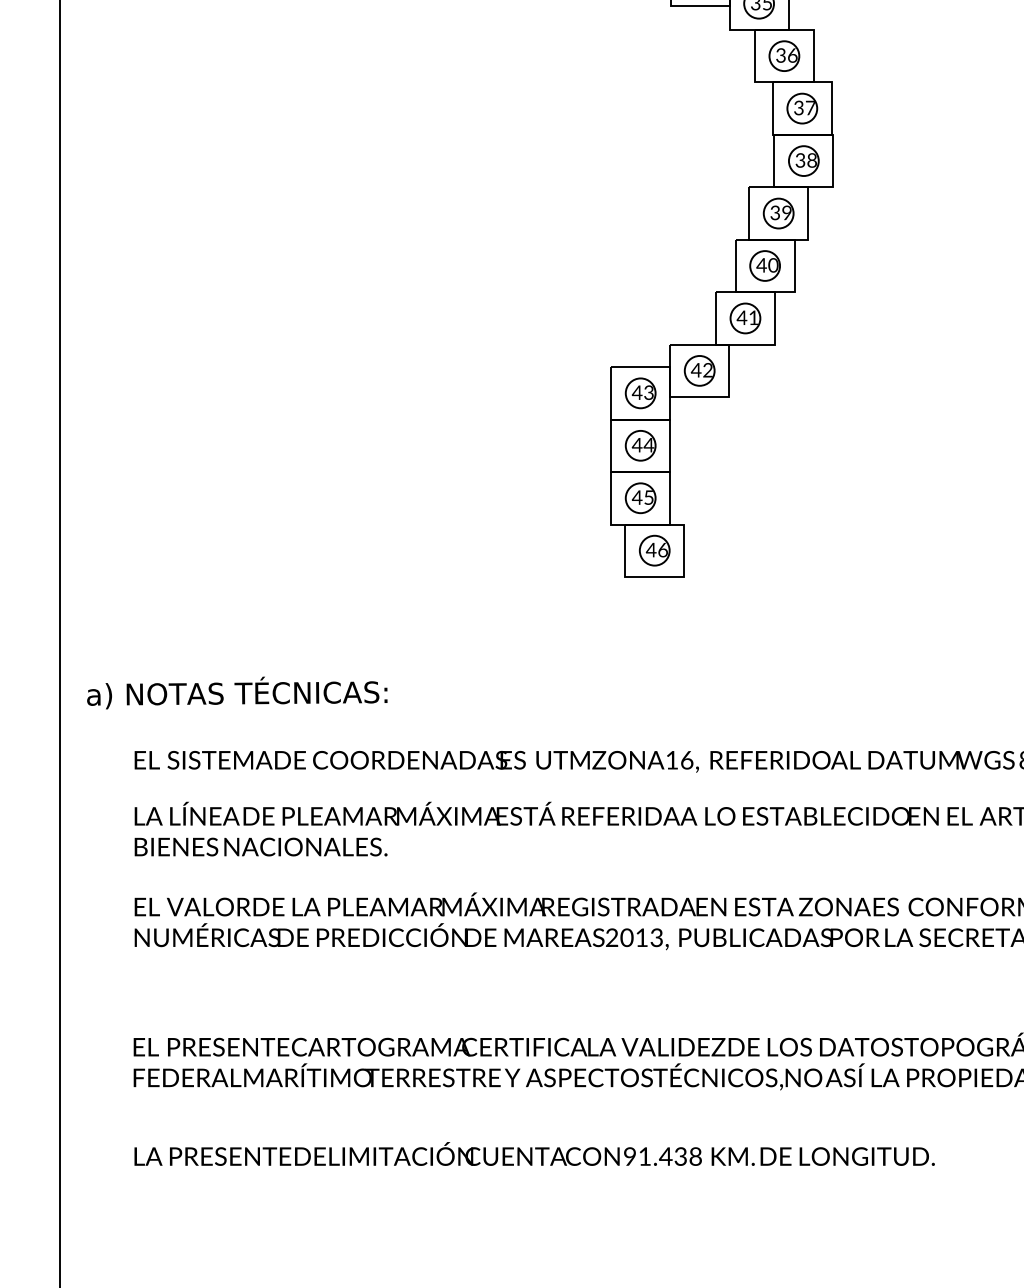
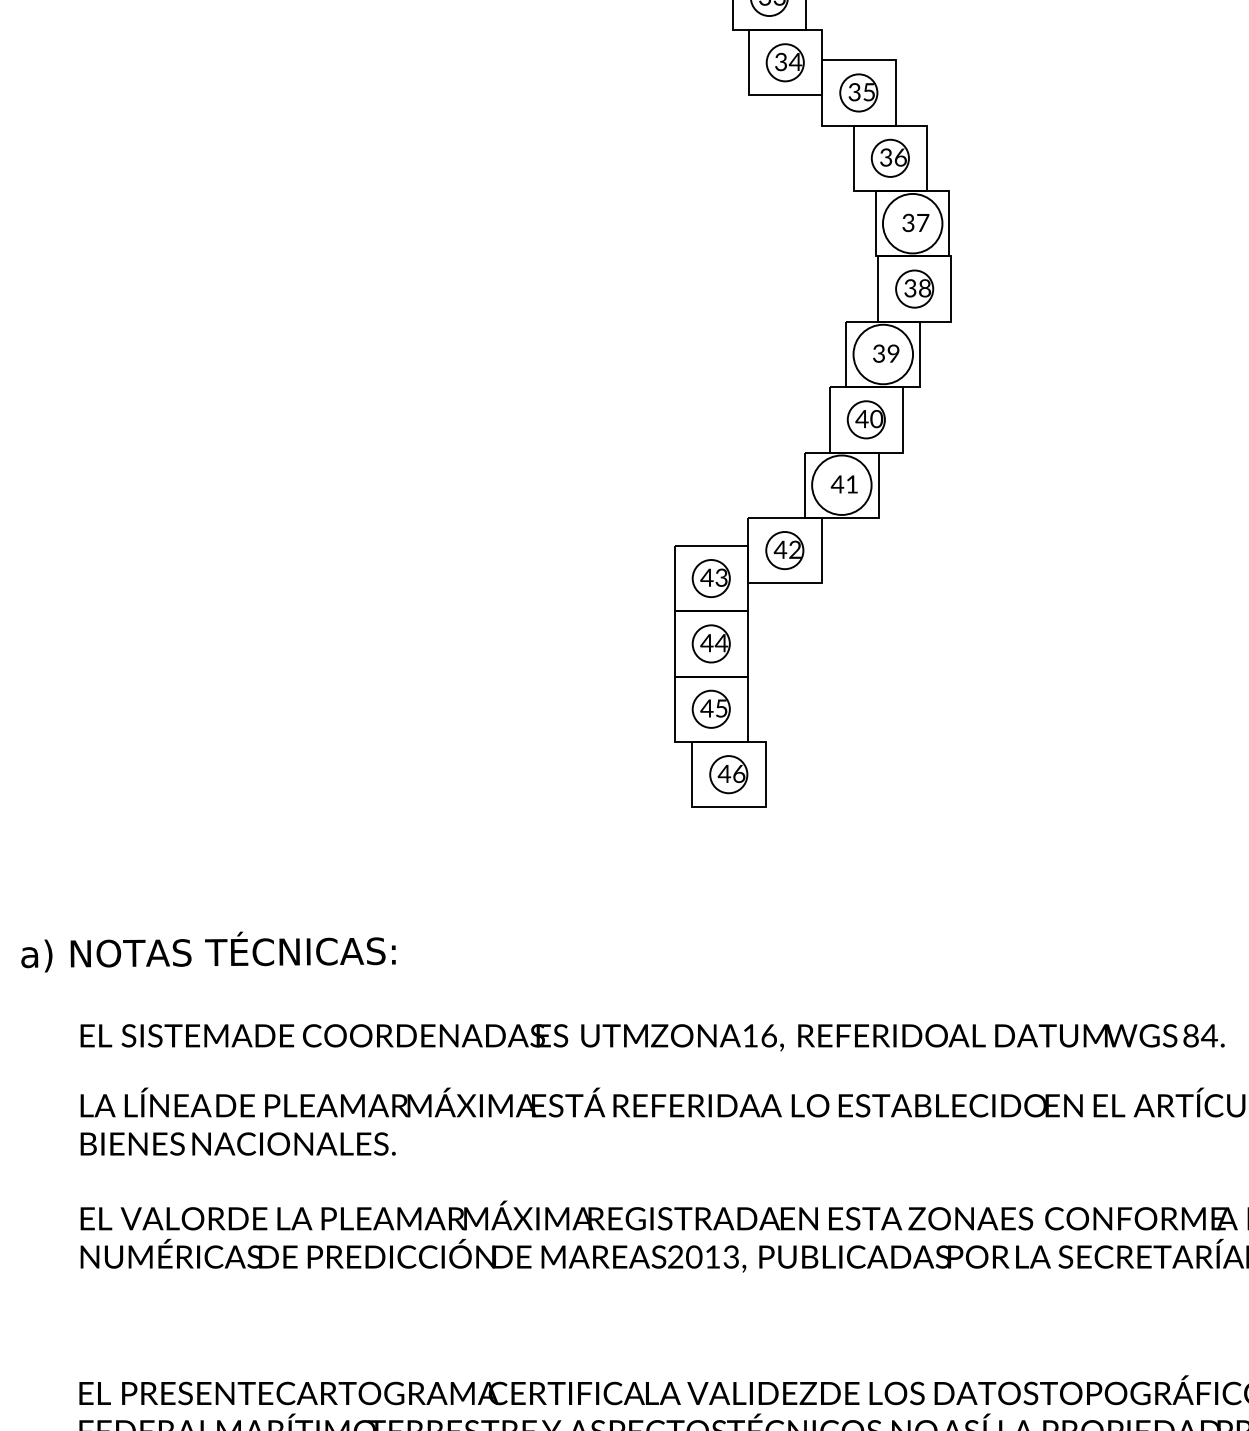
circle: (802, 108) -> (912, 223), size x1.6
circle: (778, 213) -> (883, 354), size x1.6
circle: (745, 318) -> (841, 485), size x1.6

